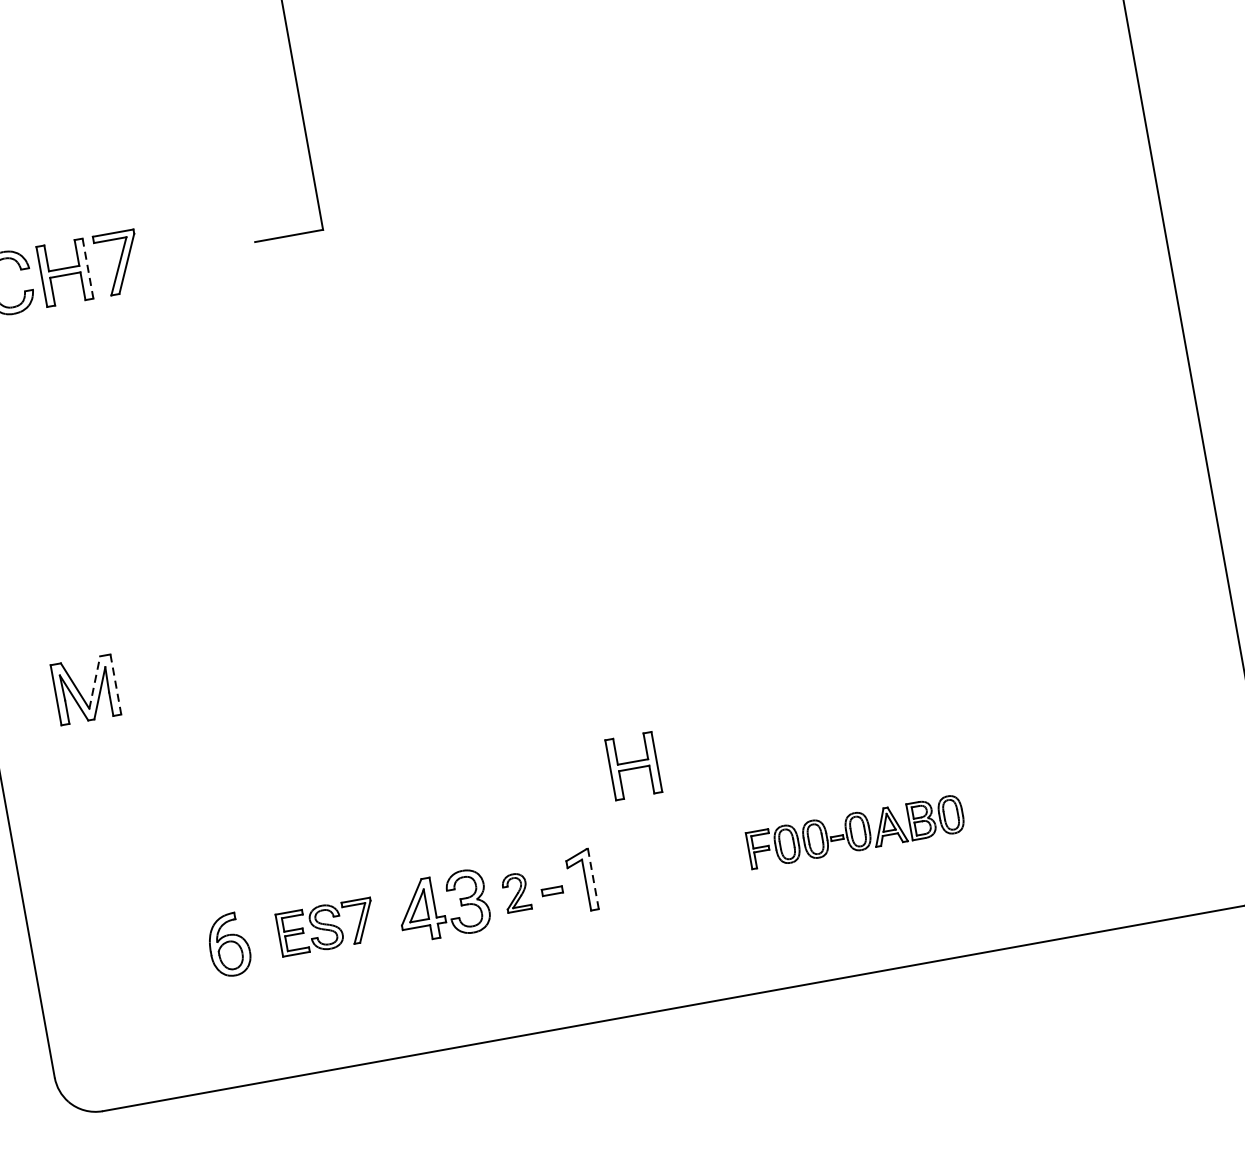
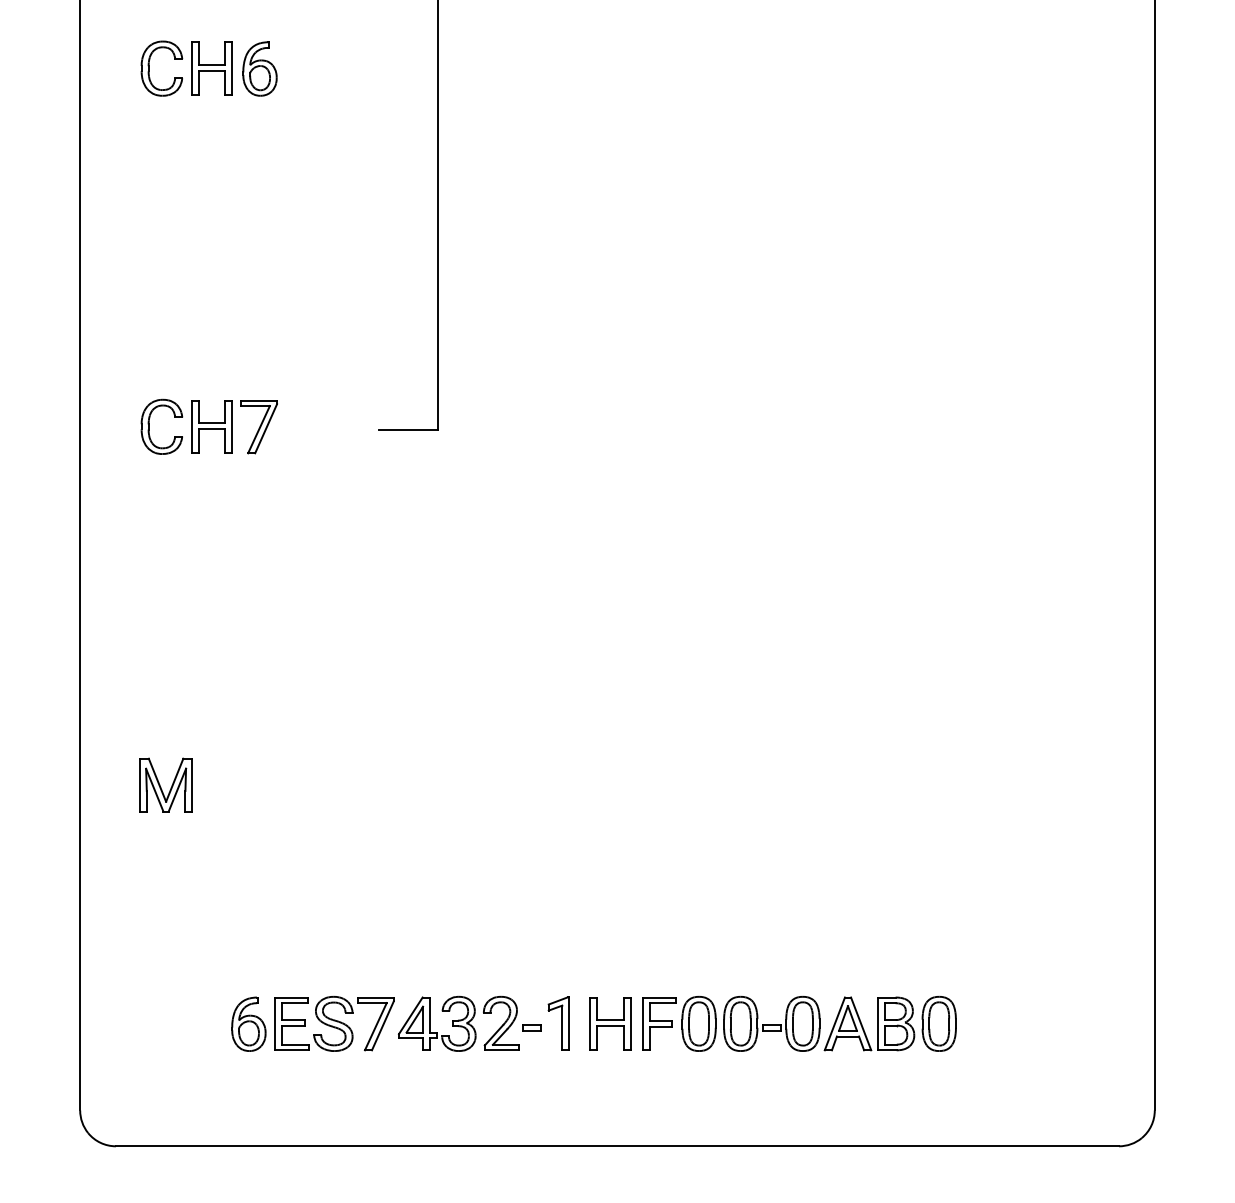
line: (88, 269) -> (232, 427), dashed -> solid
line: (94, 681) -> (174, 779), dashed -> solid
line: (116, 684) -> (192, 785), dashed -> solid
part: (633, 765) -> (610, 1023), moved
part: (855, 831) -> (799, 1023), size x1.67
line: (593, 878) -> (569, 1023), dashed -> solid
part: (516, 892) -> (501, 1023), size x1.67
part: (326, 926) -> (334, 1023), size x1.43

